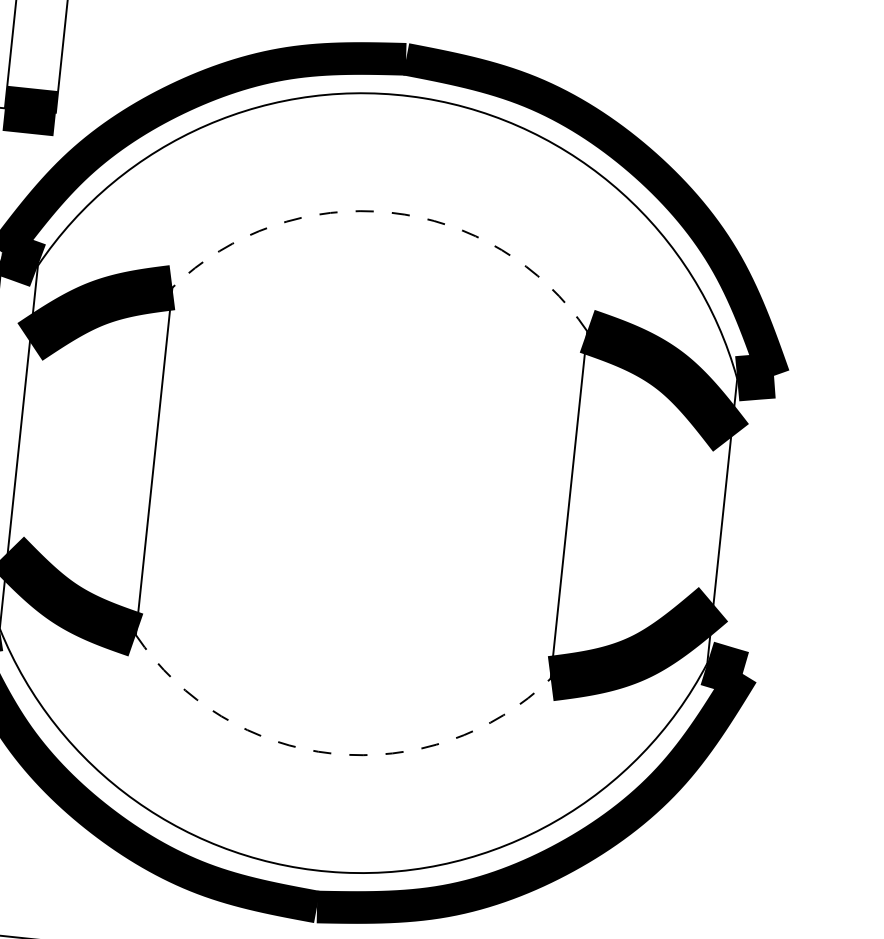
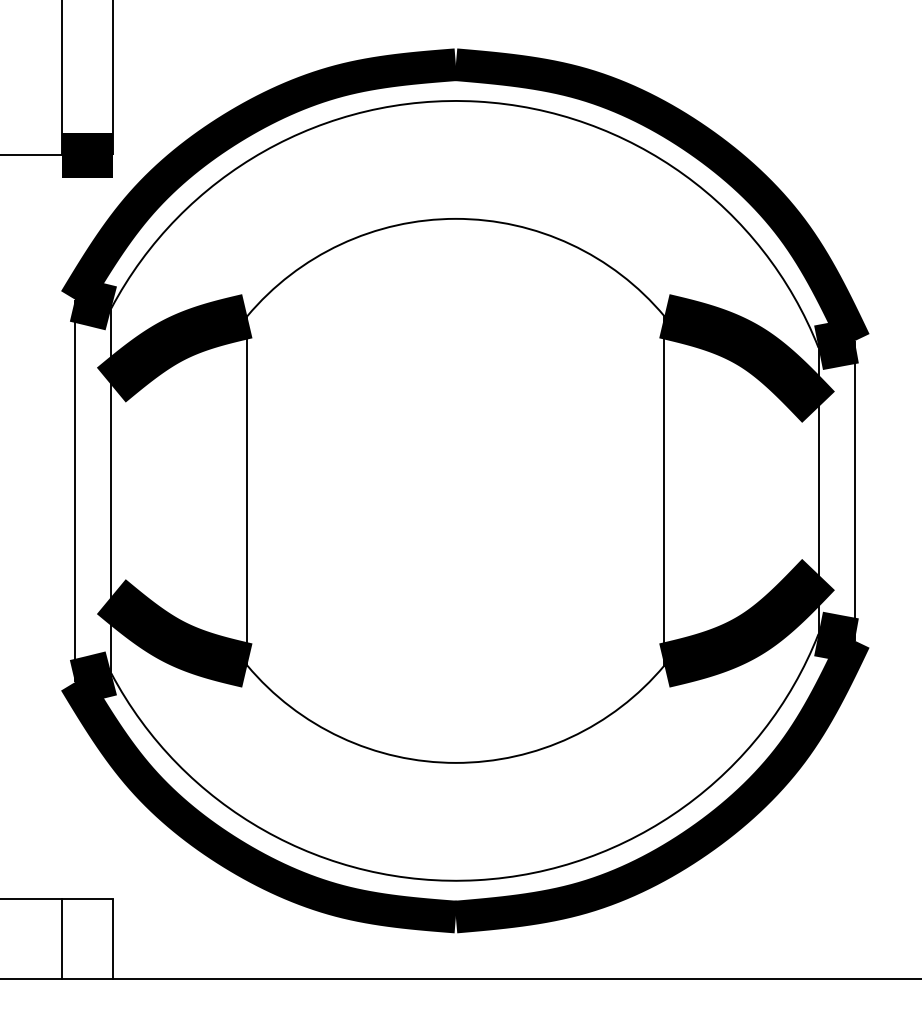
arc: (389, 212) -> (455, 218), dashed -> solid
line: (758, 524) -> (854, 490), added
arc: (332, 753) -> (455, 762), dashed -> solid

